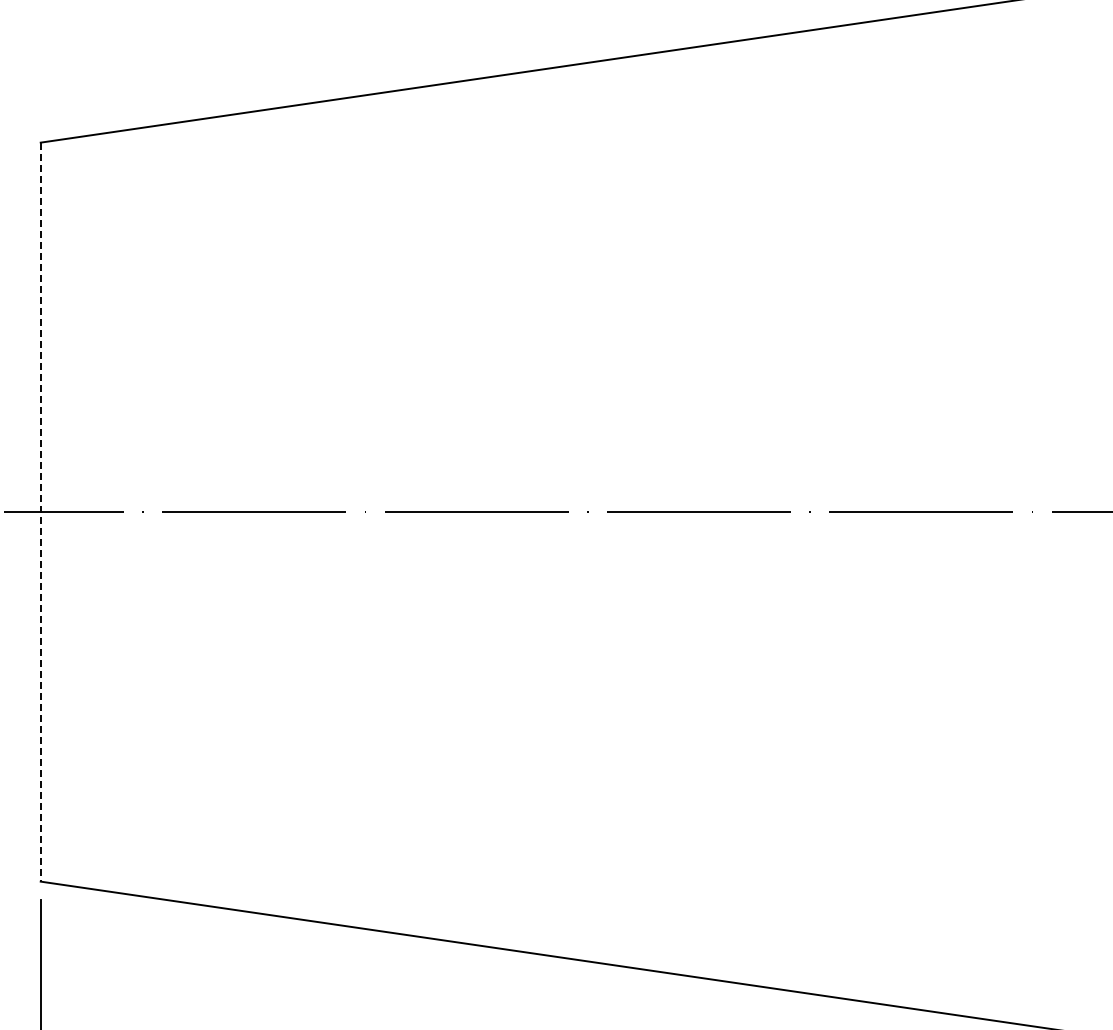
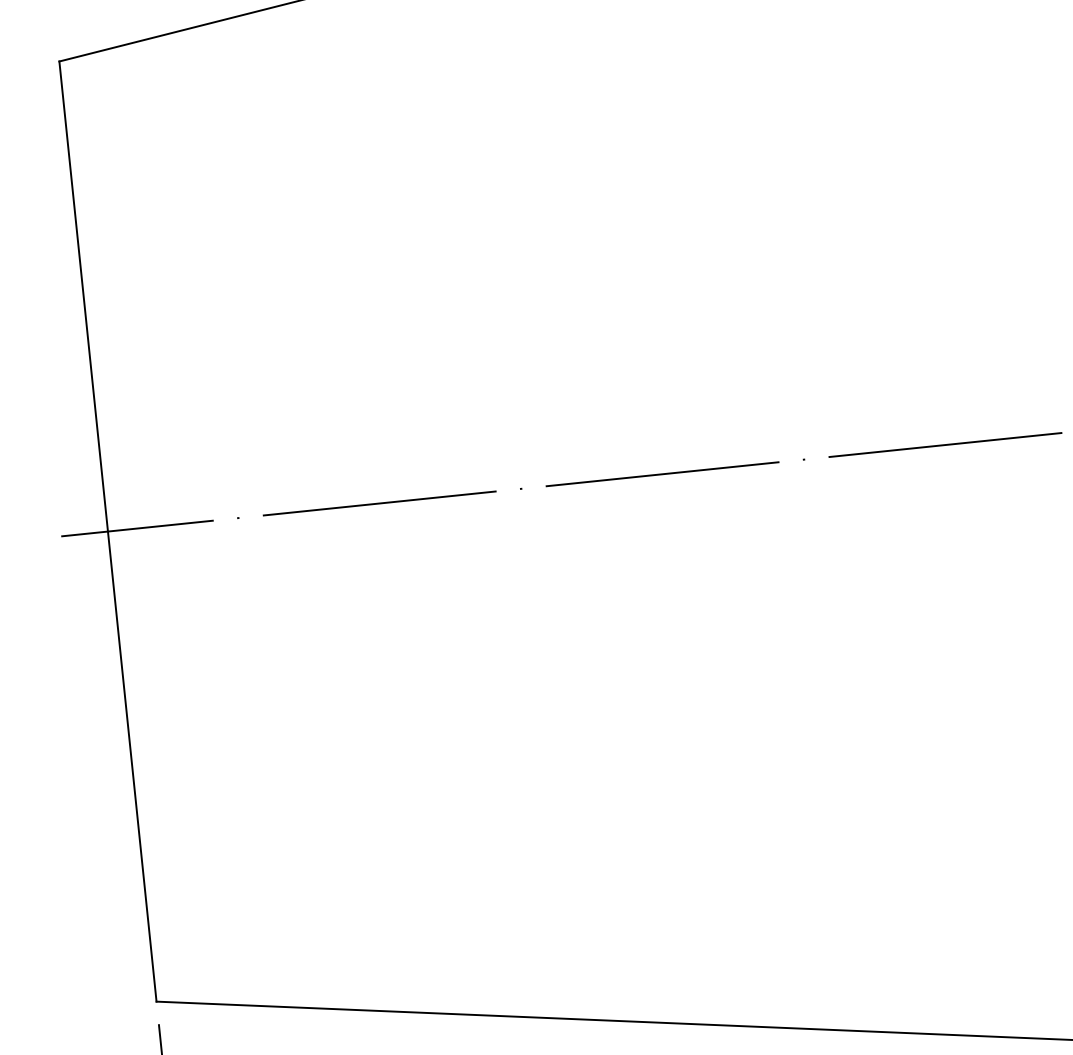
line: (40, 512) -> (107, 532), dashed -> solid

